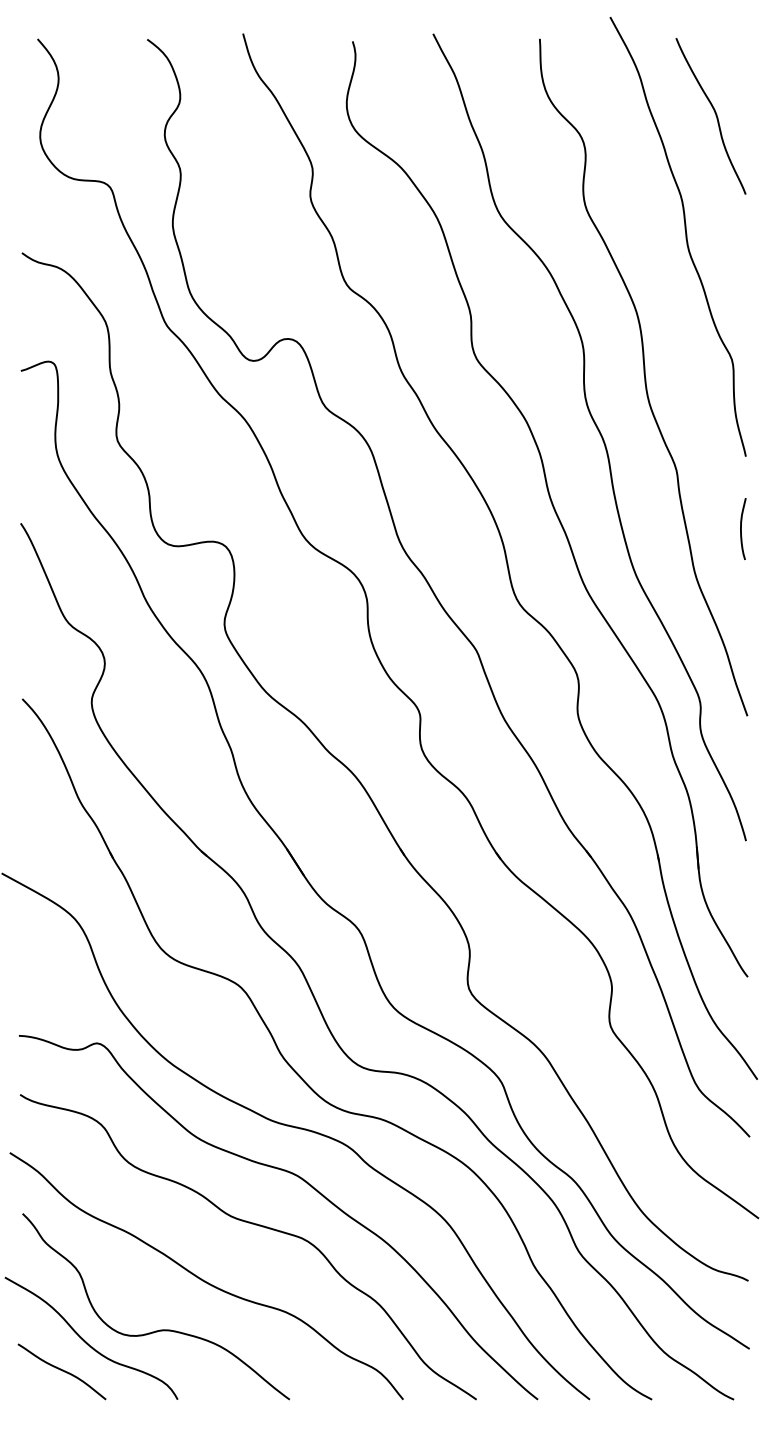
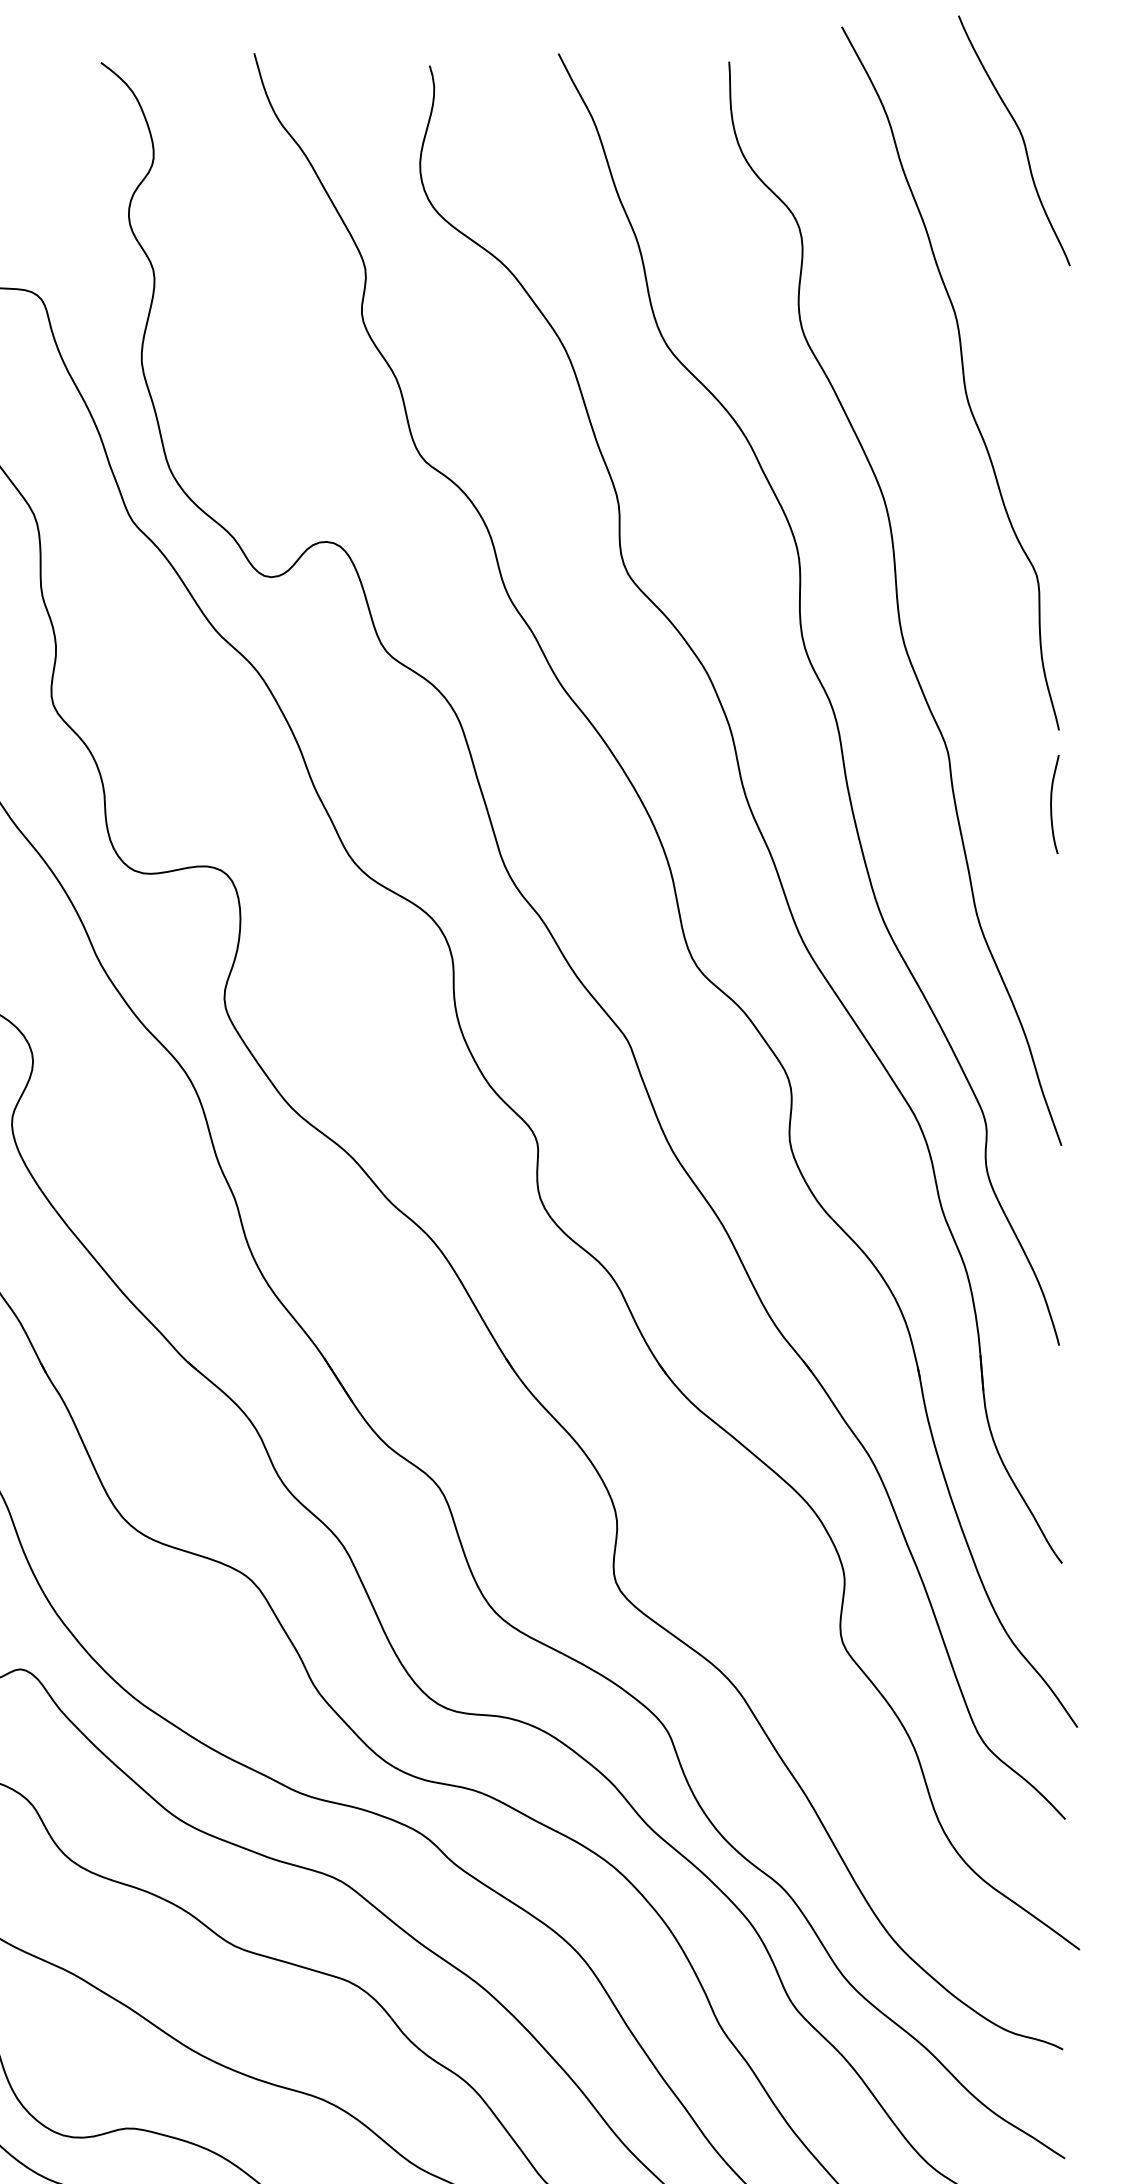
curve: (714, 113) -> (1019, 136), moved
curve: (741, 528) -> (1051, 803), moved

